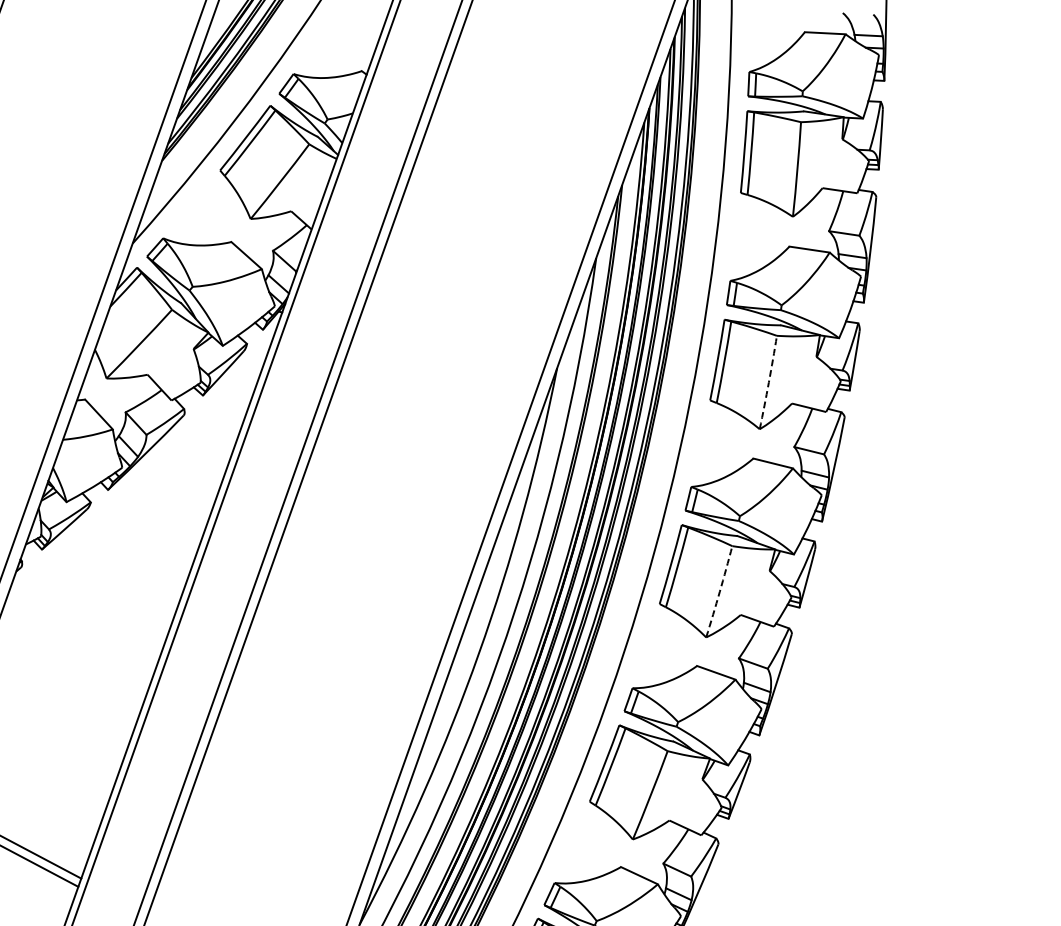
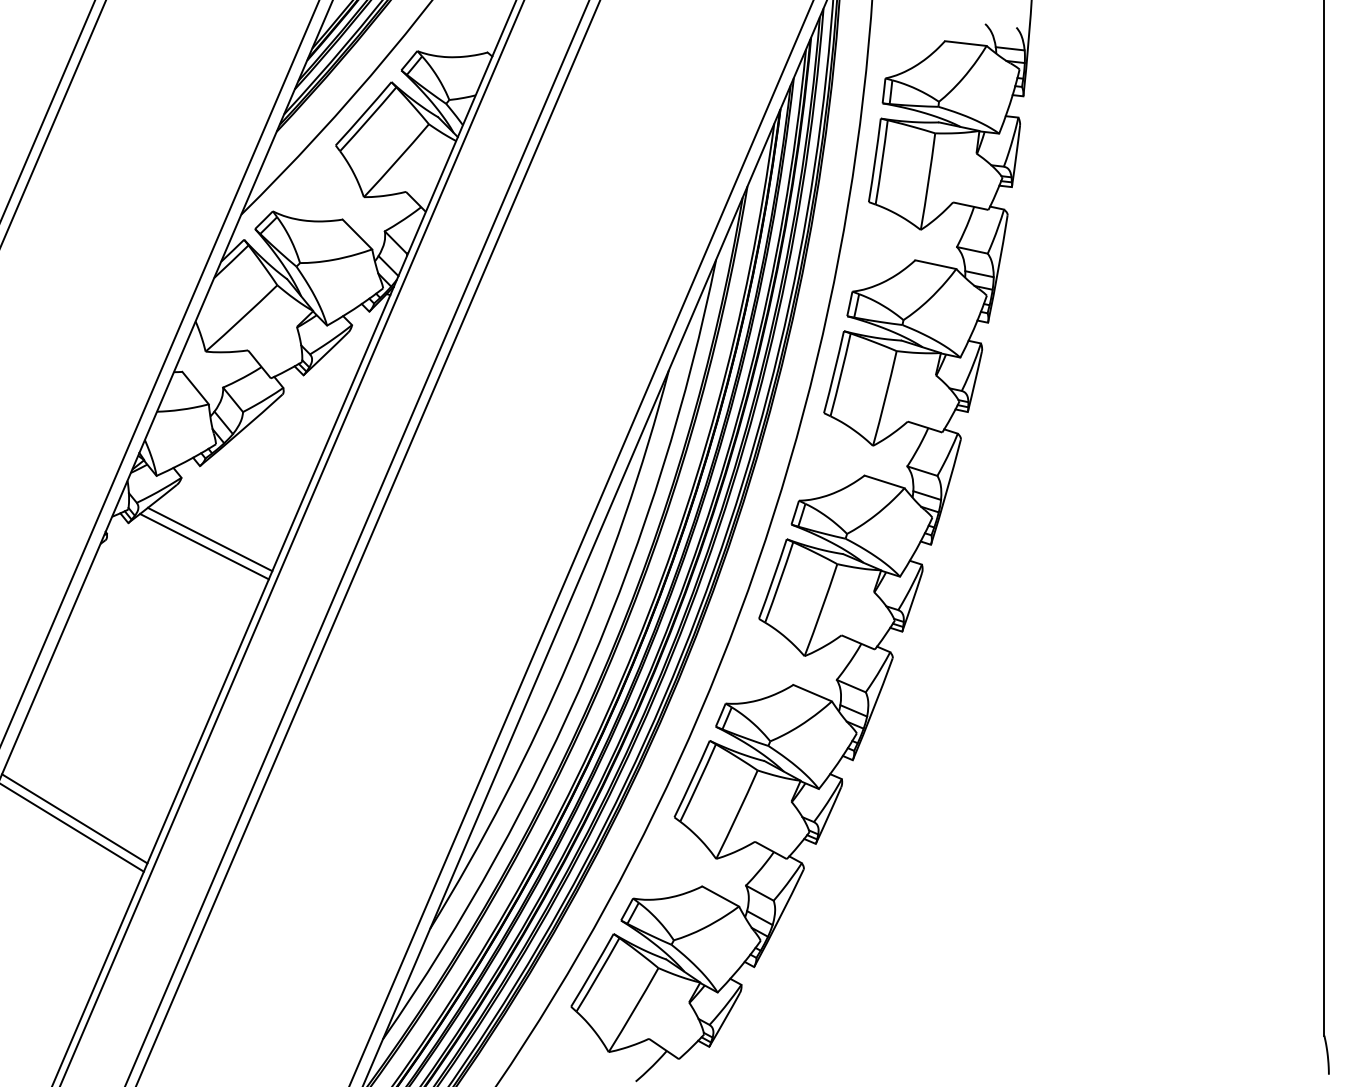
arc: (768, 382) -> (885, 398), dashed -> solid
line: (121, 560) -> (209, 539), added
line: (117, 567) -> (204, 546), added
arc: (719, 592) -> (821, 610), dashed -> solid

